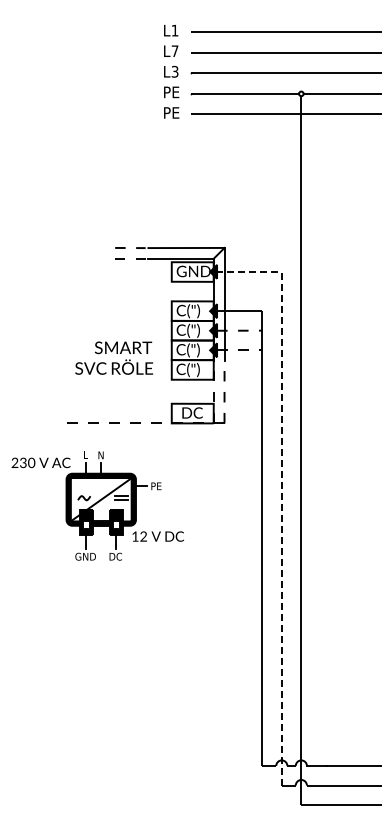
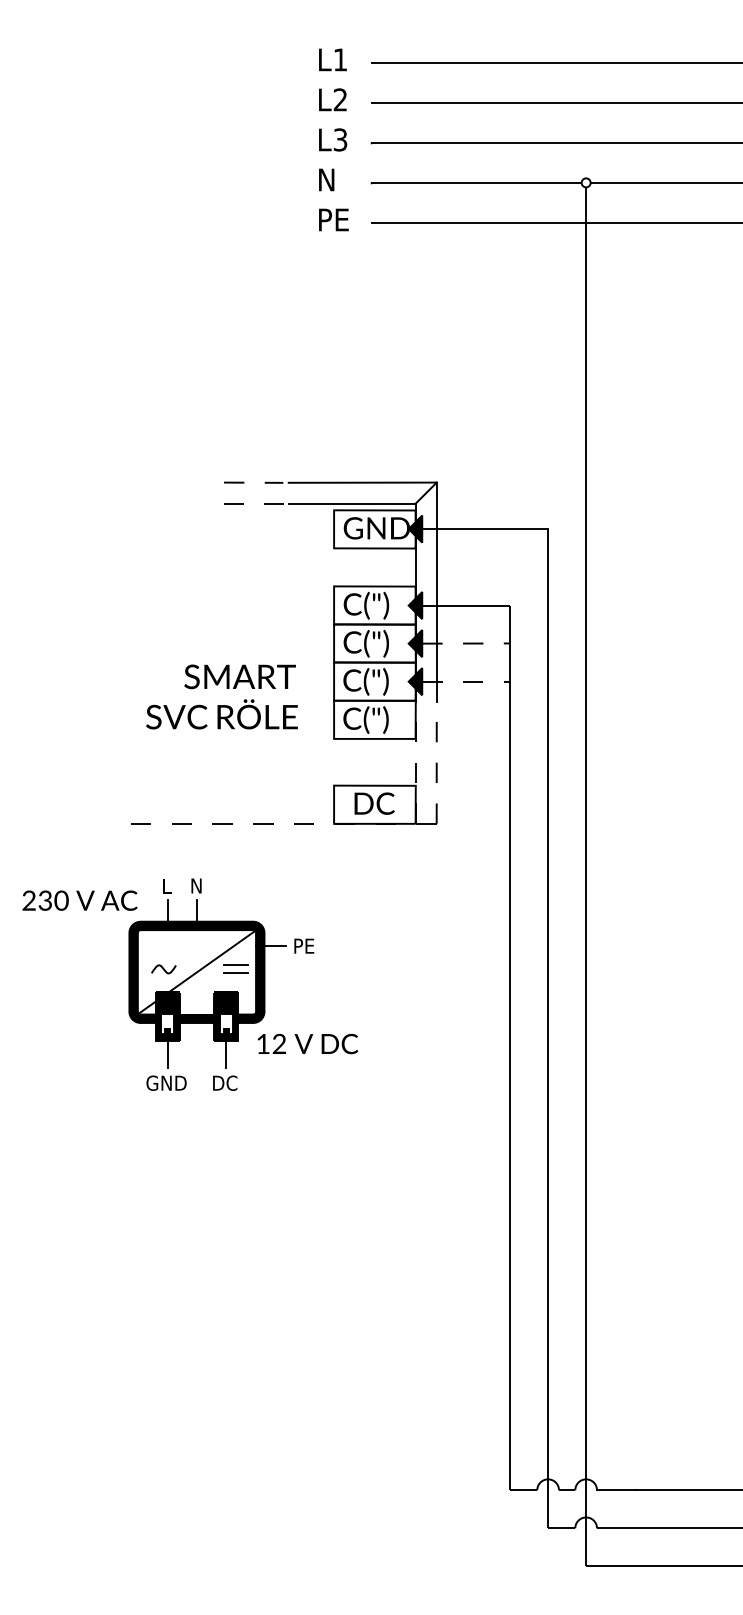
text: (174, 50) -> (339, 98), L7 -> L2
text: (172, 92) -> (335, 180), PE -> N
line: (281, 495) -> (547, 964), dashed -> solid

